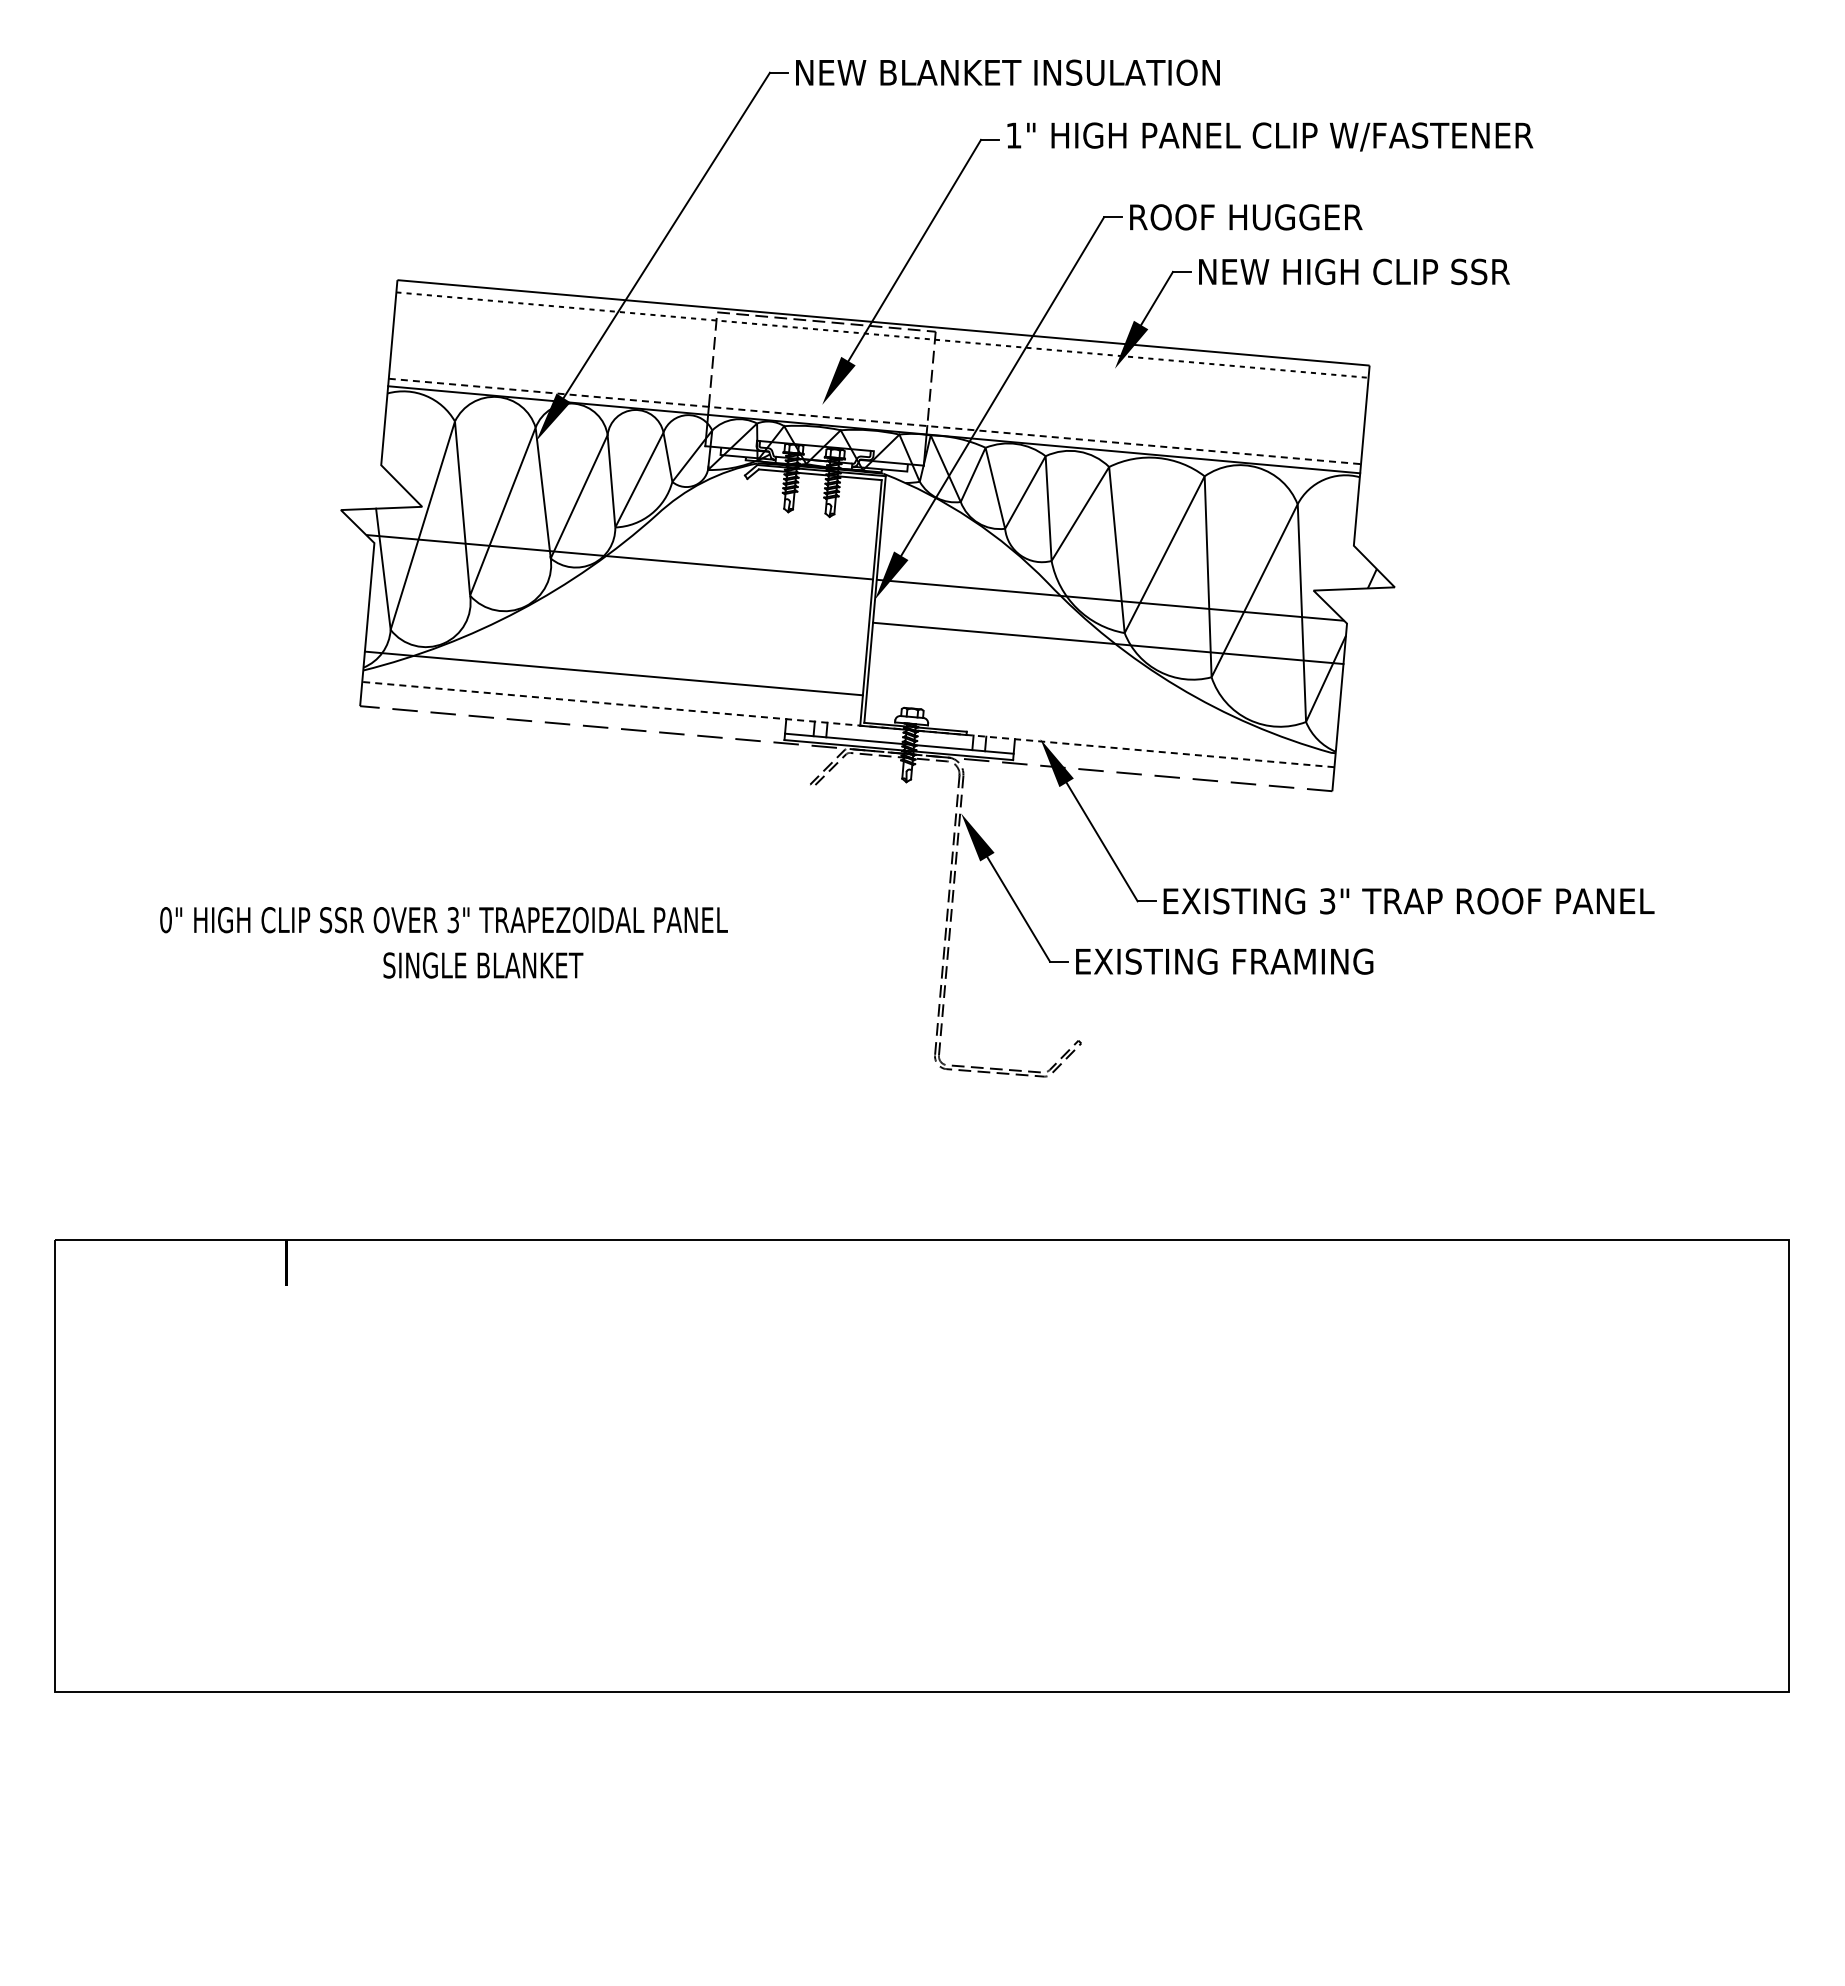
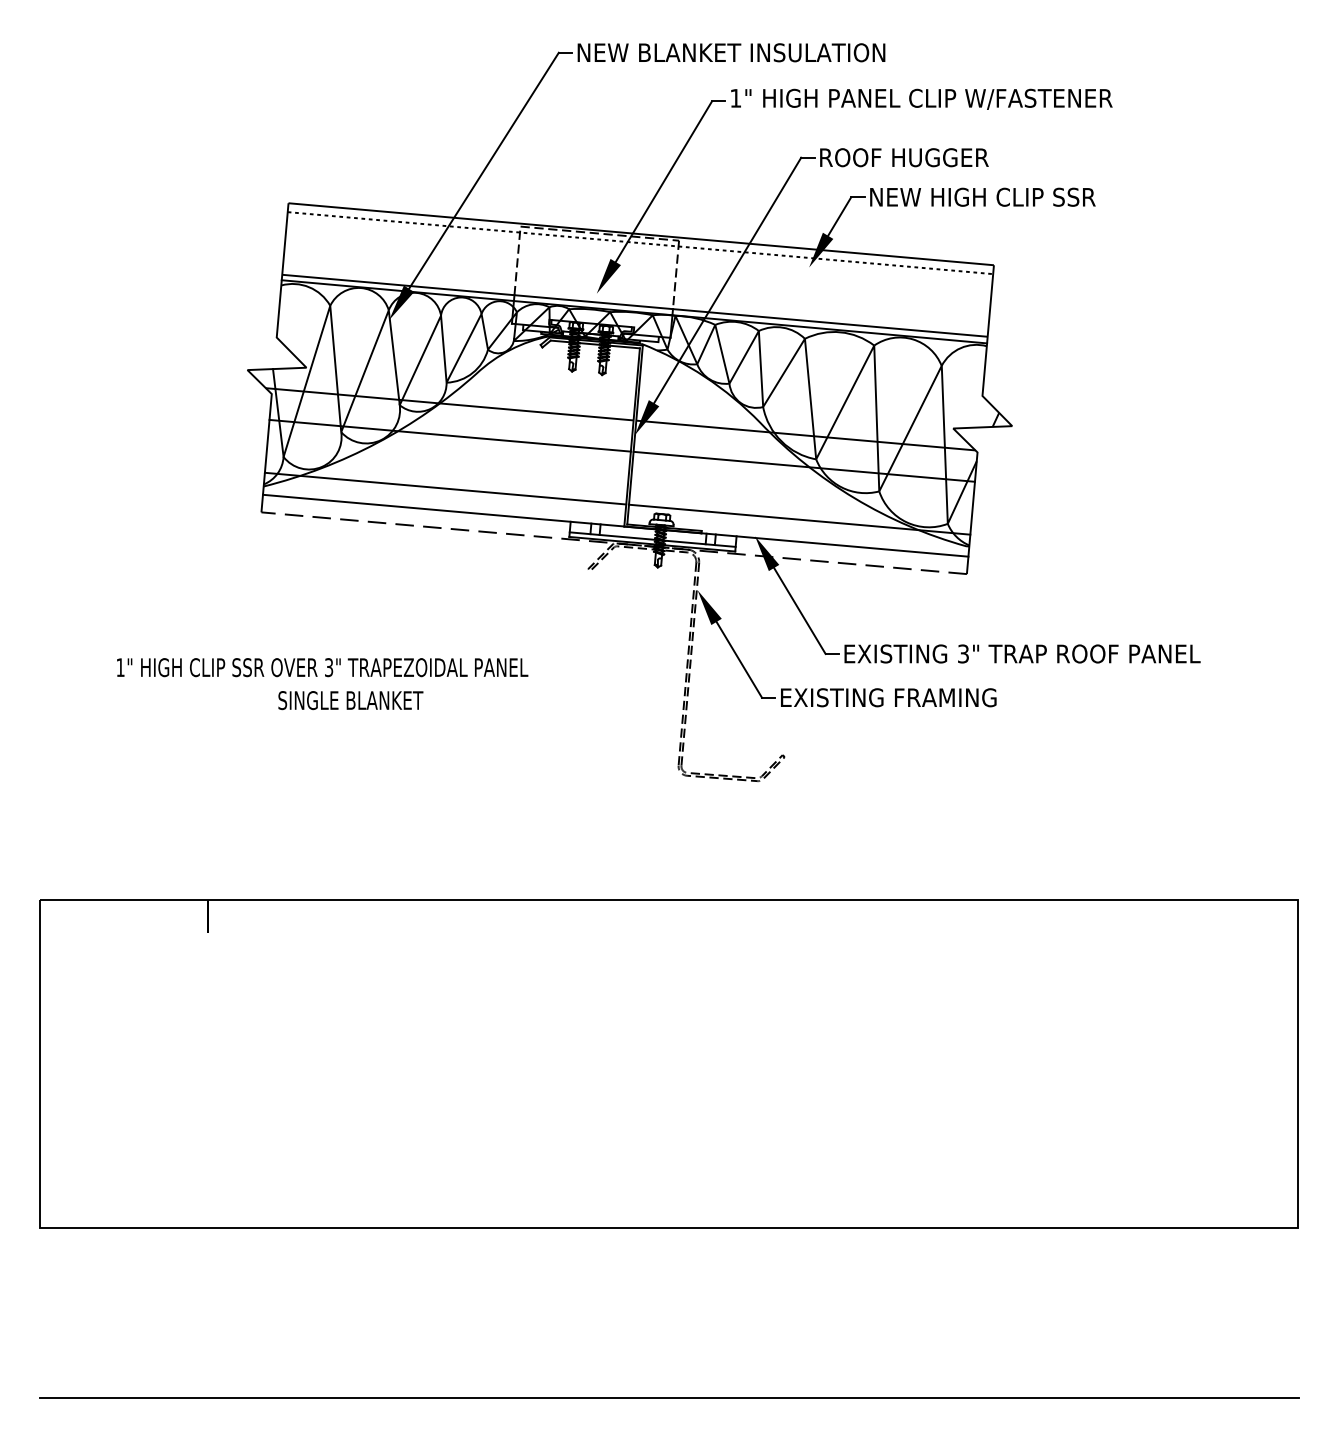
line: (874, 421) -> (634, 305), dashed -> solid
line: (620, 600) -> (450, 435), added
line: (1101, 715) -> (799, 519), added
line: (848, 724) -> (615, 525), dashed -> solid
text: (165, 920) -> (120, 667), 0" -> 1"
line: (922, 1926) -> (669, 1397), added

